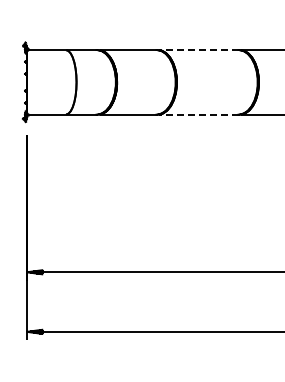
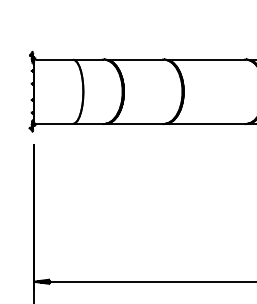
line: (199, 50) -> (206, 59), dashed -> solid
line: (199, 114) -> (206, 123), dashed -> solid

